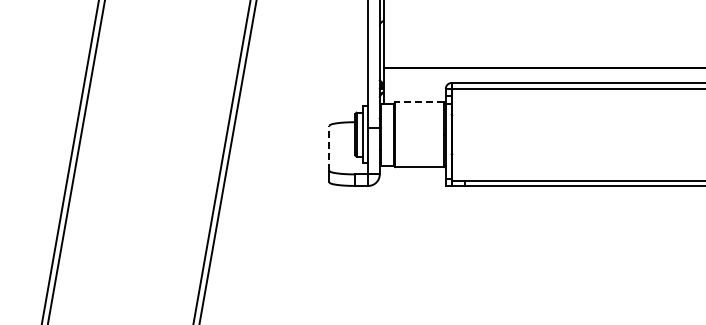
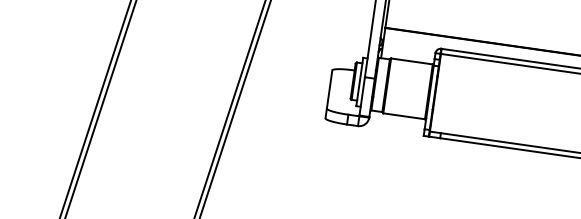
line: (419, 102) -> (411, 61), dashed -> solid
line: (329, 148) -> (329, 89), dashed -> solid

